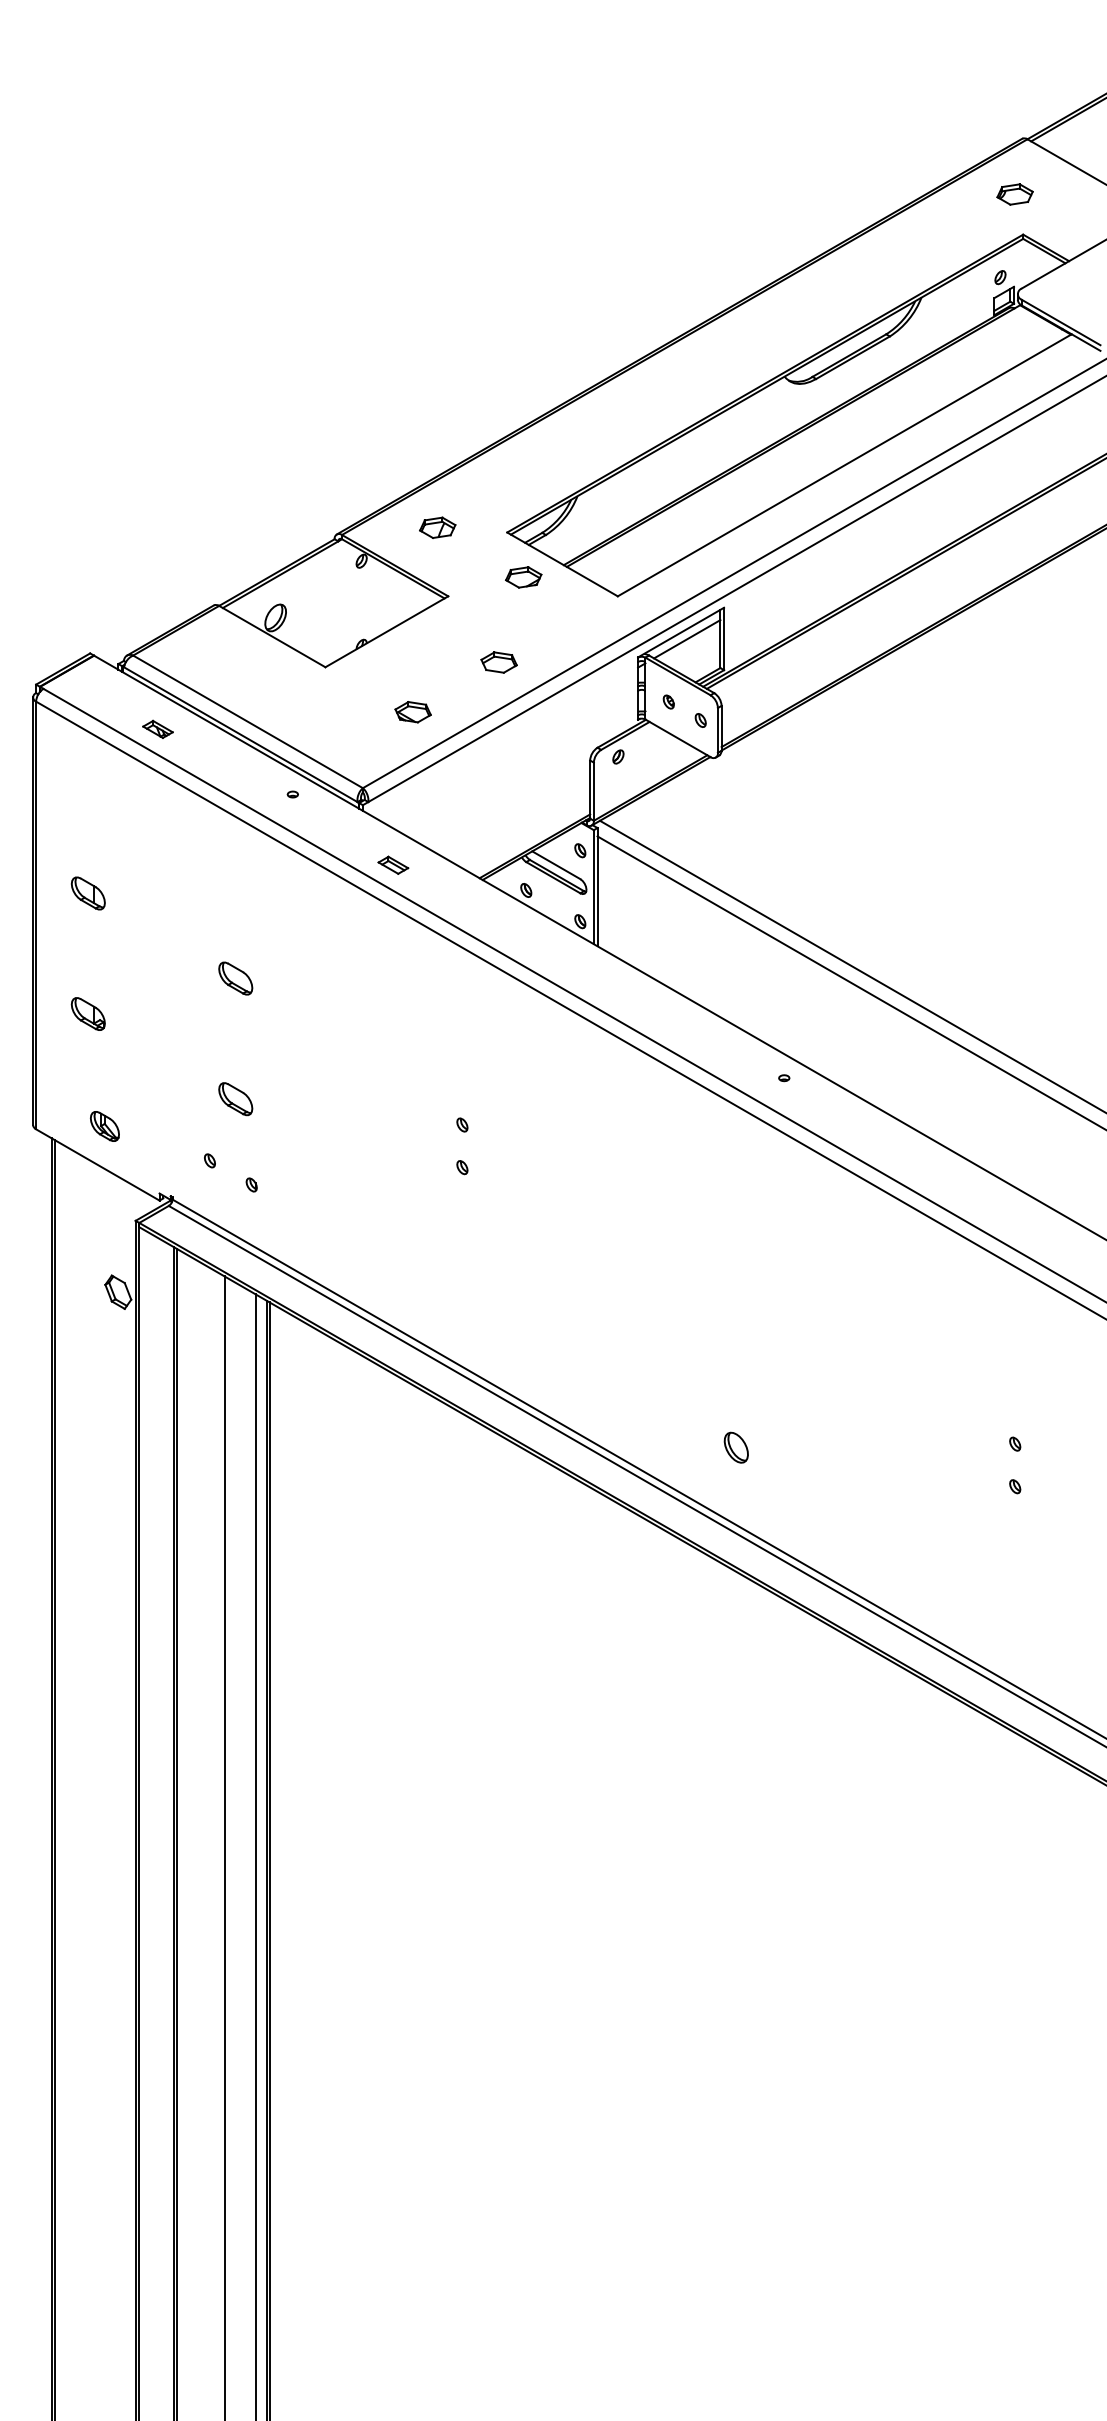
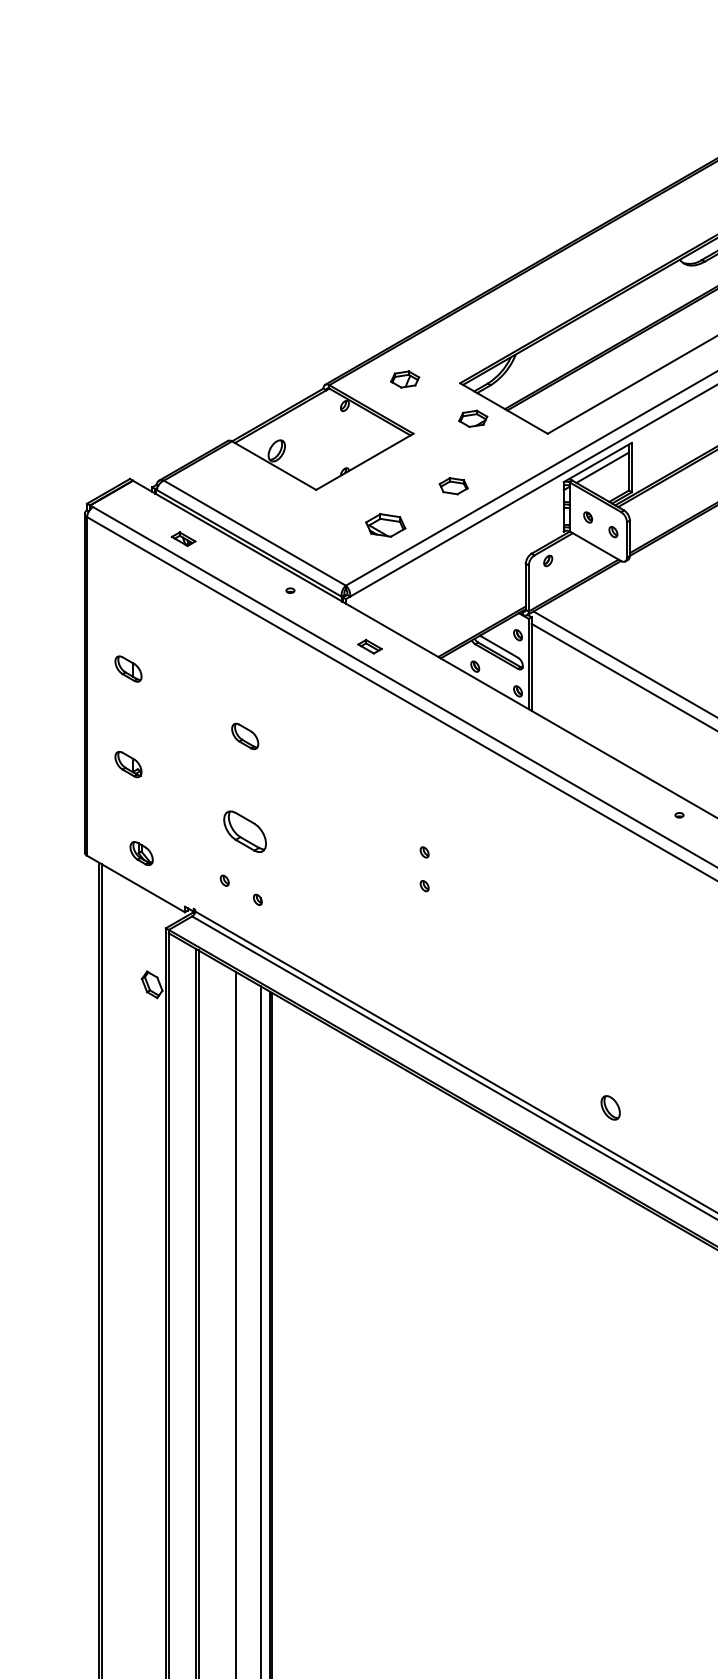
part: (412, 712) -> (385, 525), size x1.4
part: (235, 1099) -> (245, 832), size x1.6
part: (735, 1447) -> (610, 1107), moved

